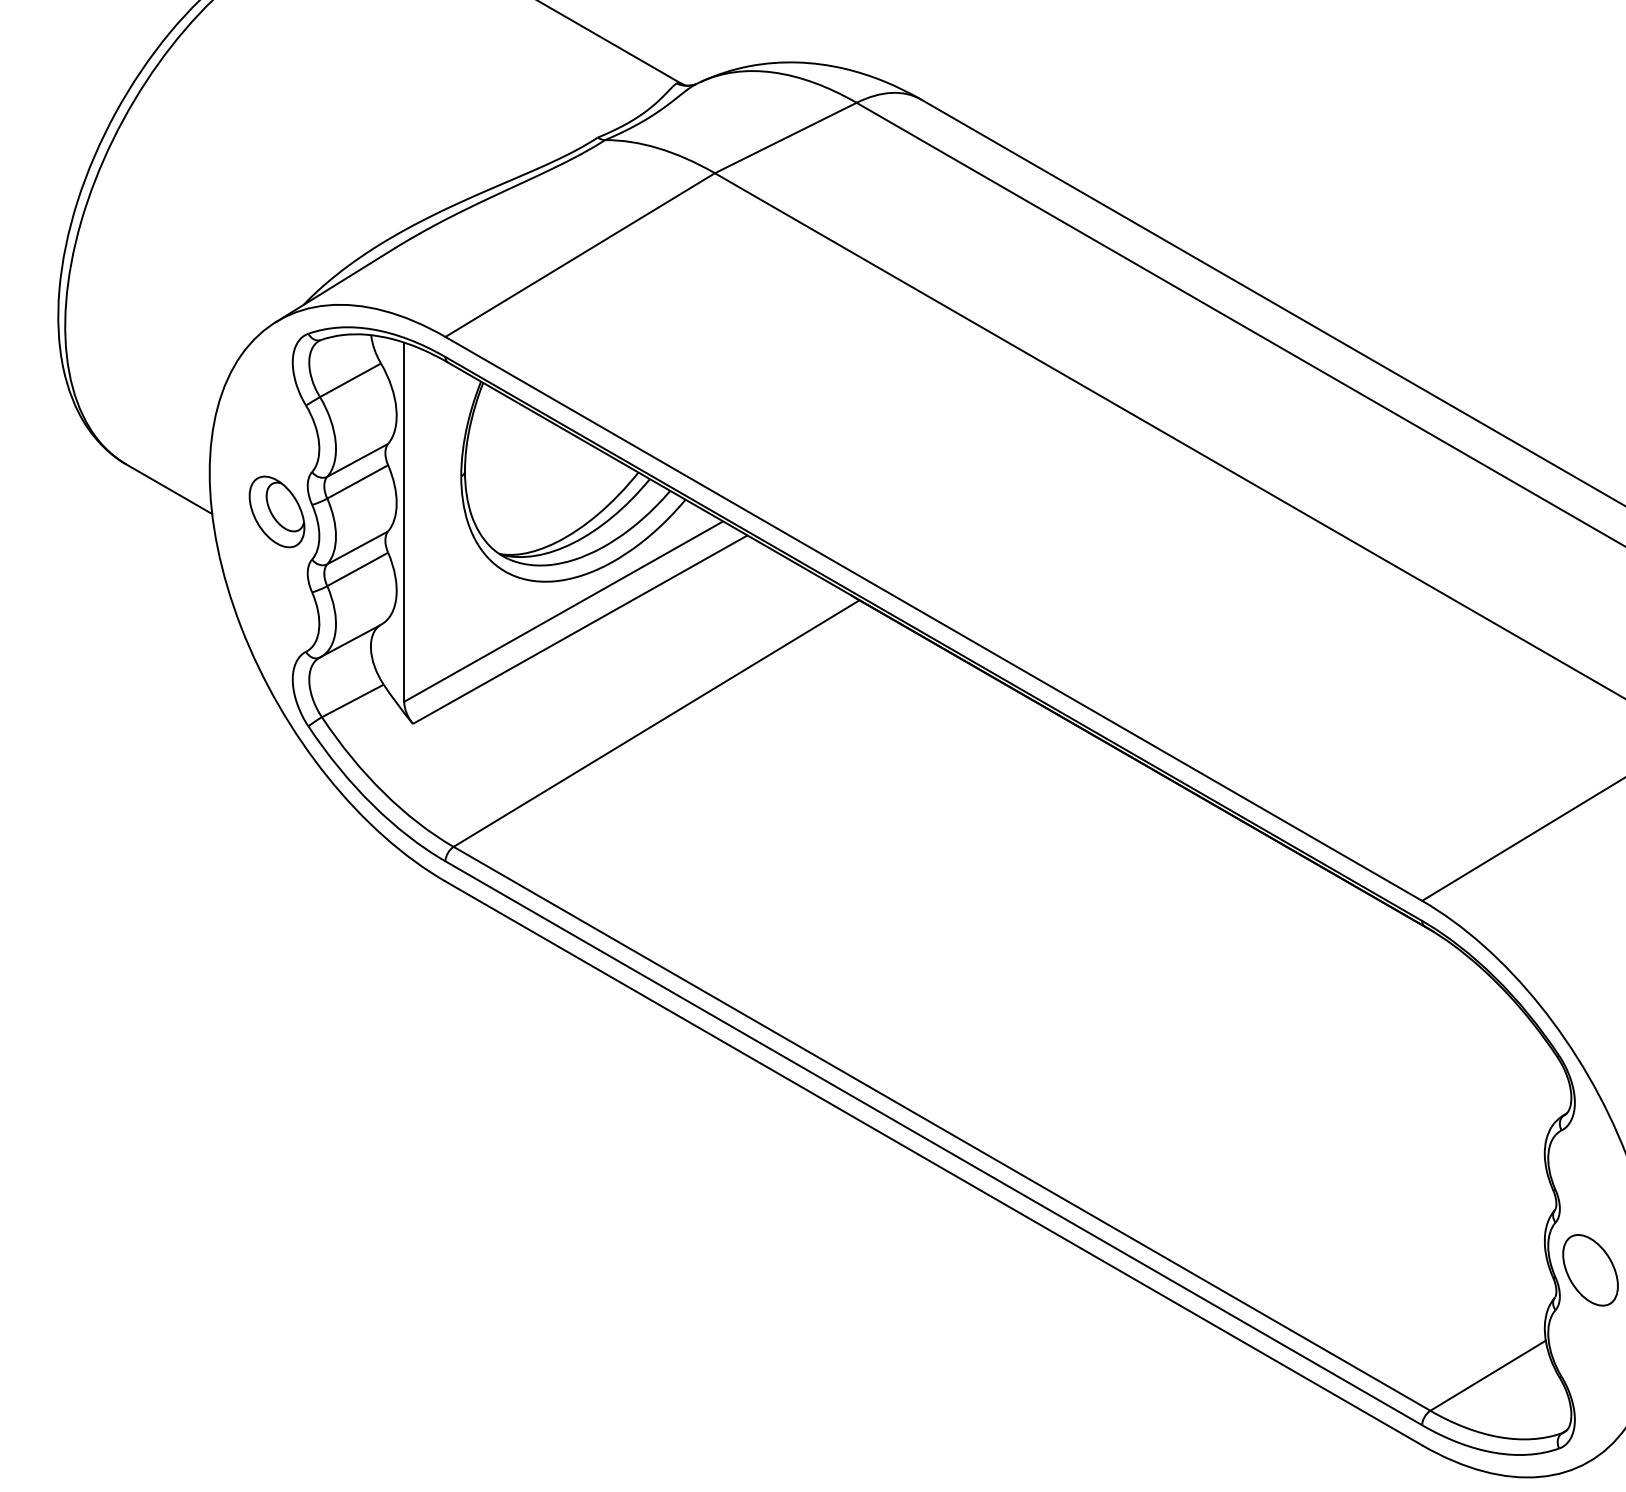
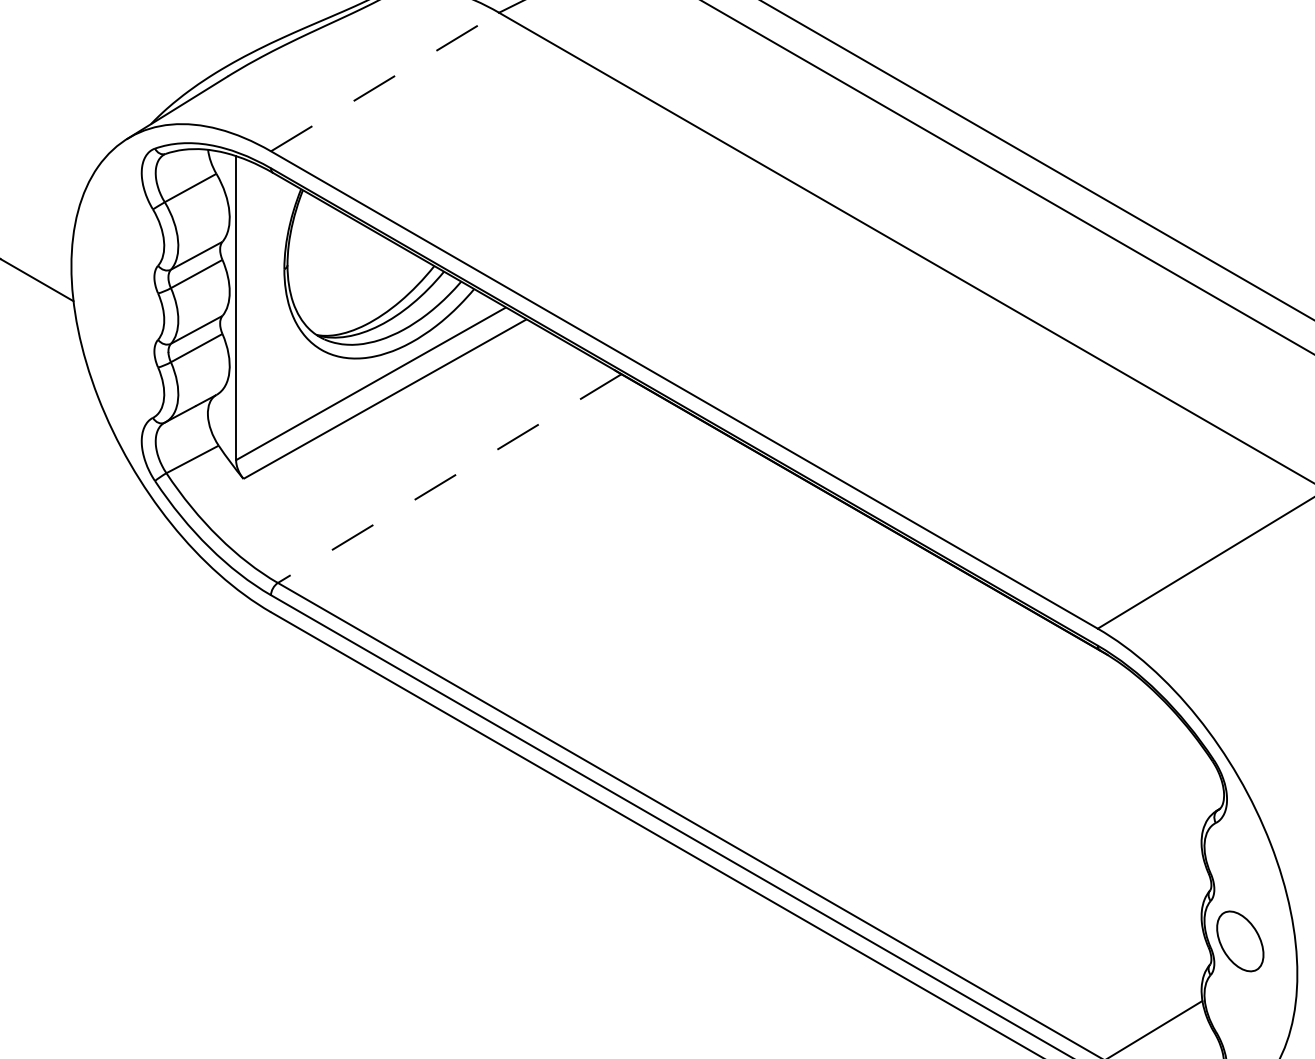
line: (580, 255) -> (385, 82), solid -> dashed
part: (276, 511) -> (127, 299), removed
line: (656, 723) -> (449, 478), solid -> dashed

